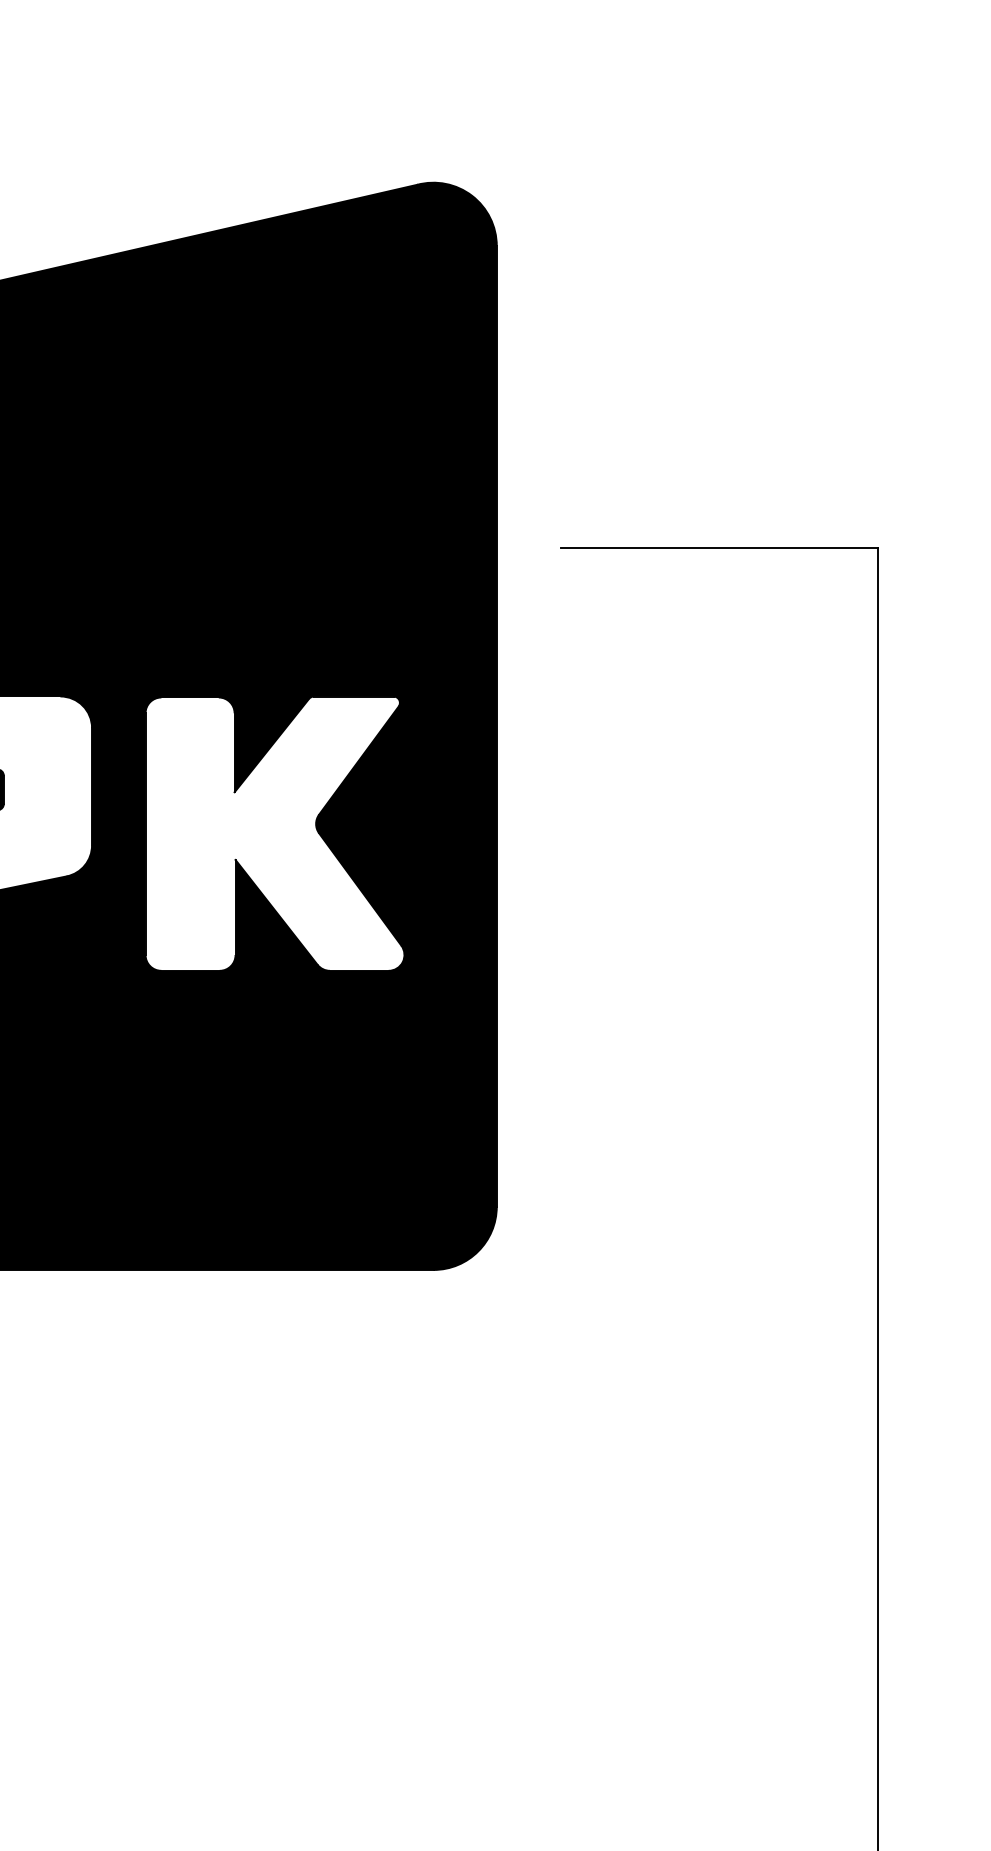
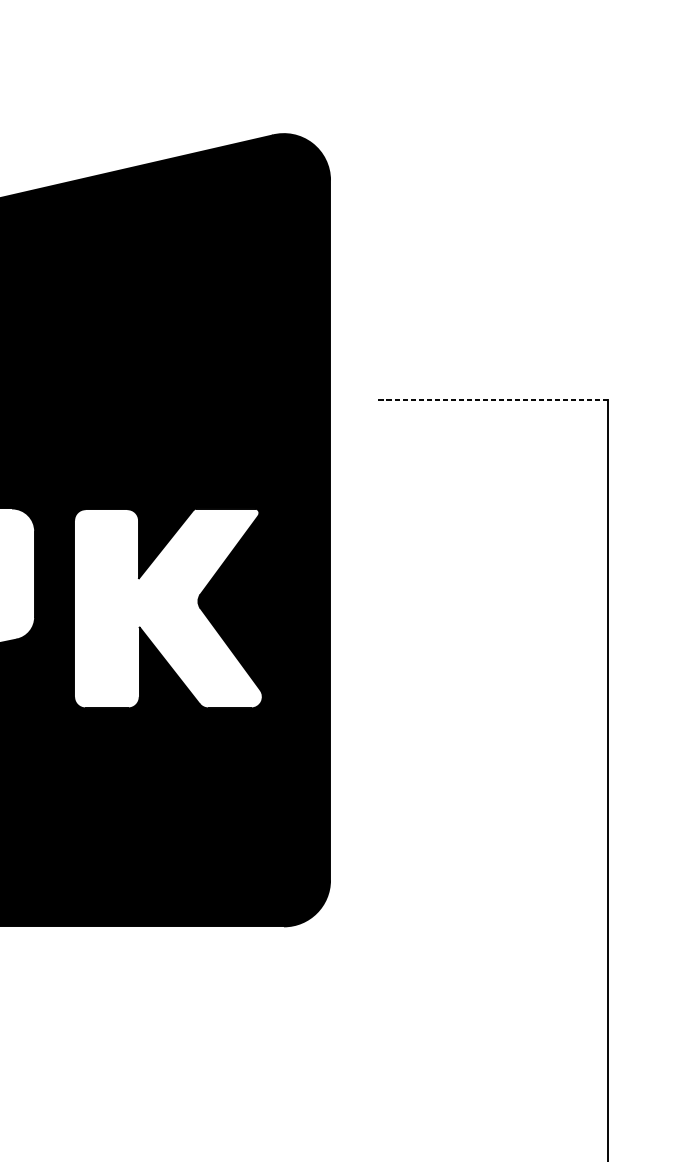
line: (719, 547) -> (492, 399), solid -> dashed

